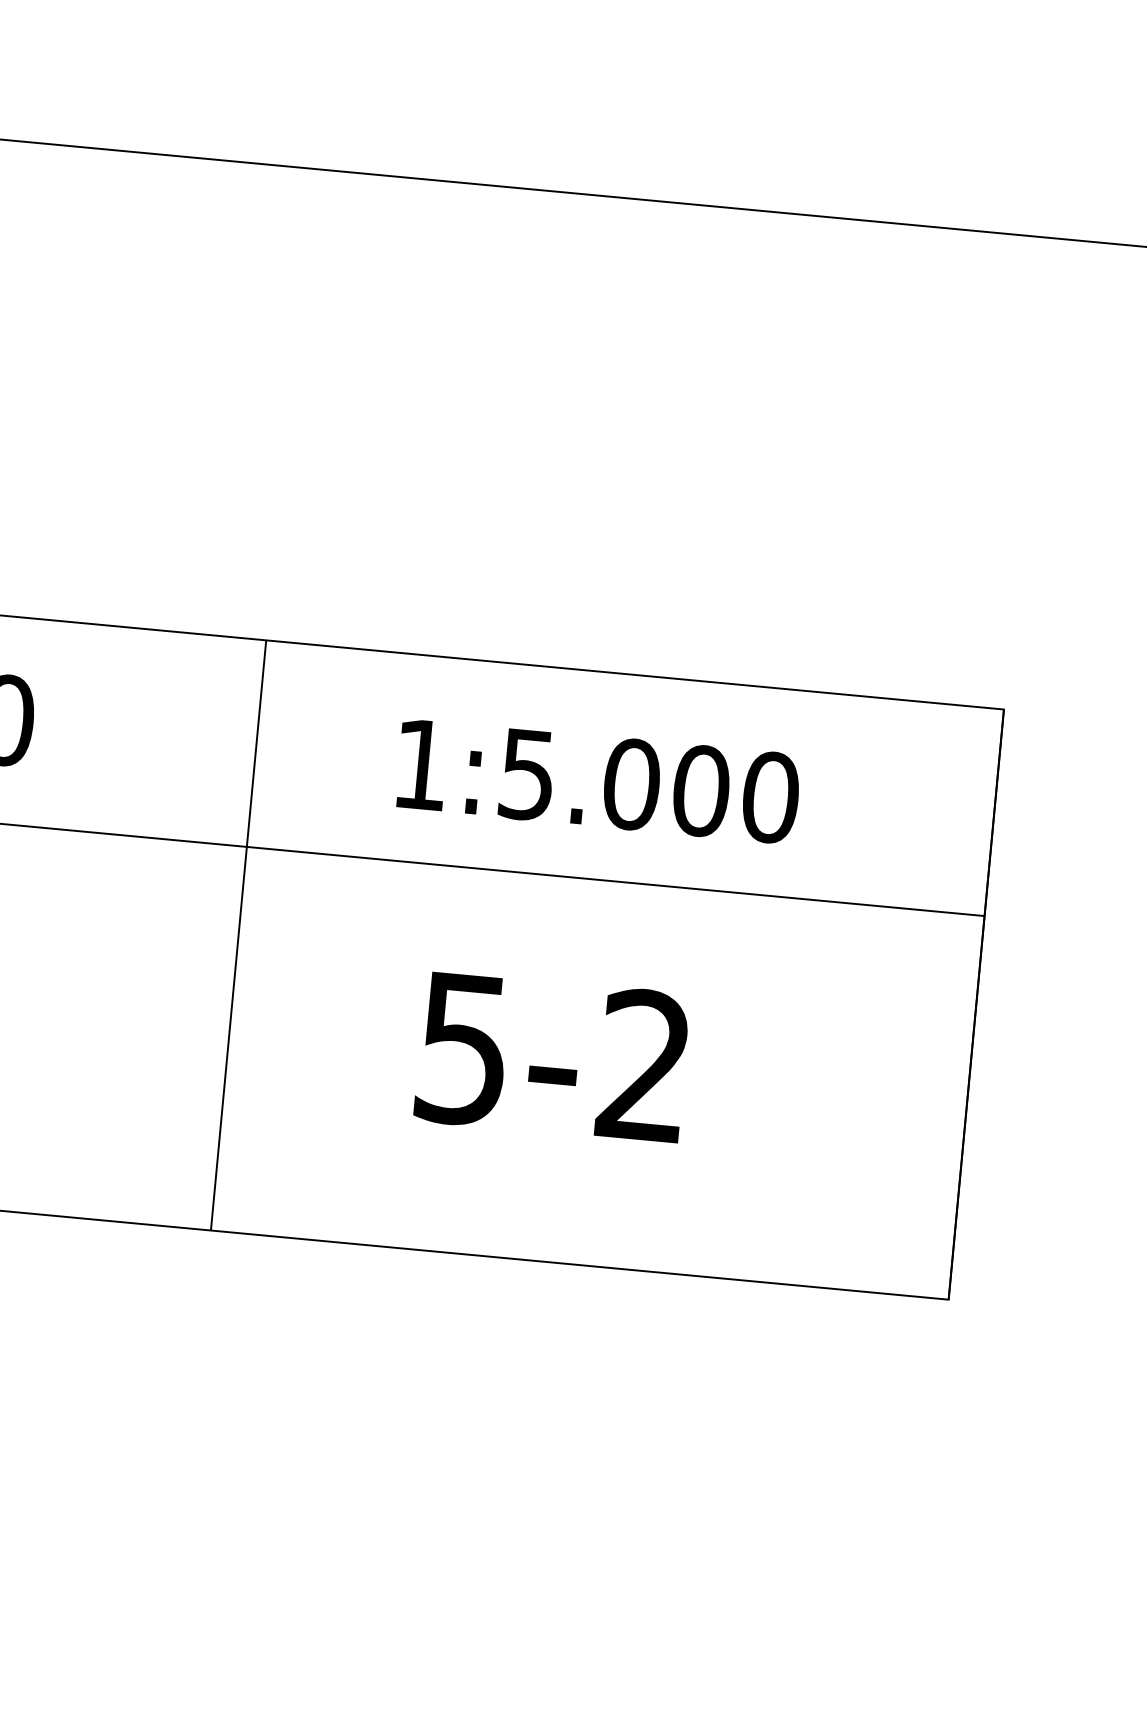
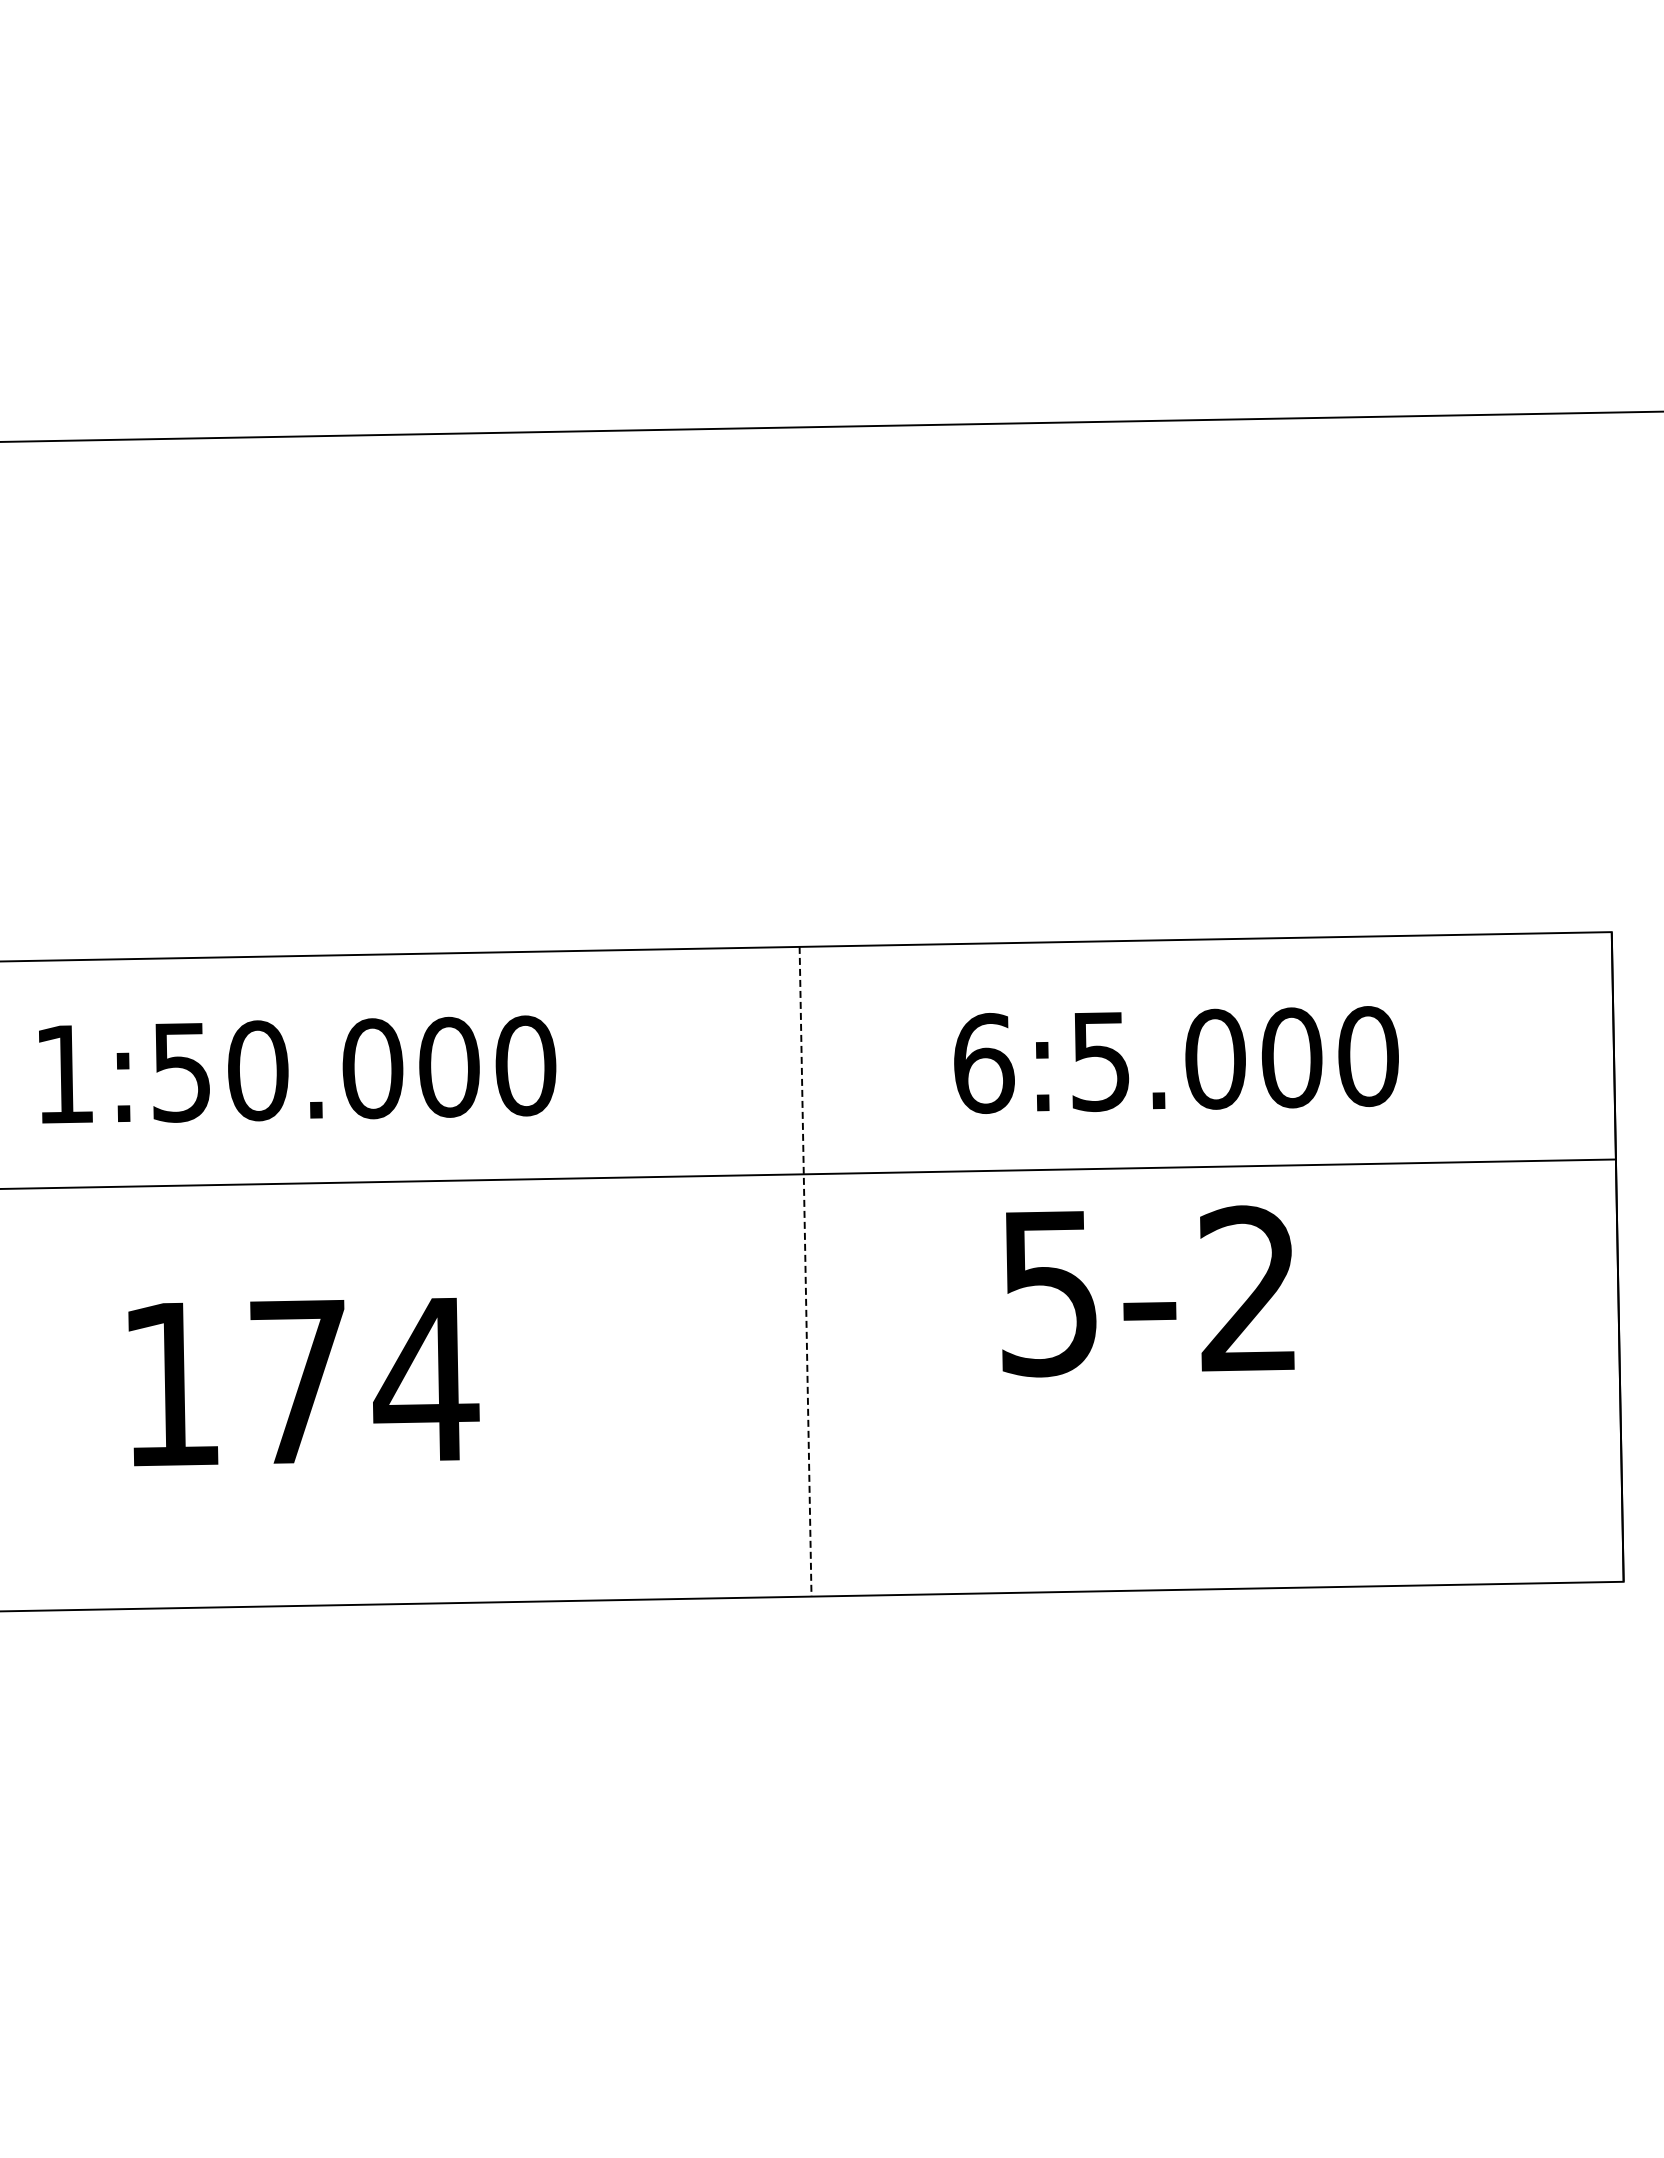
text: (421, 764) -> (984, 1063), 1:5.000 -> 6:5.000
line: (238, 935) -> (805, 1271), solid -> dashed
text: (553, 1057) -> (1148, 1291), moved

